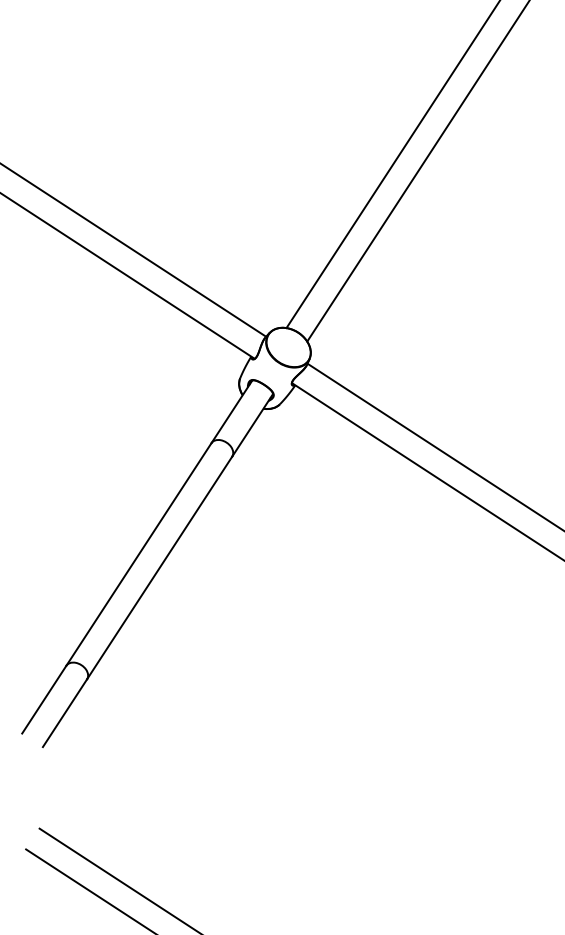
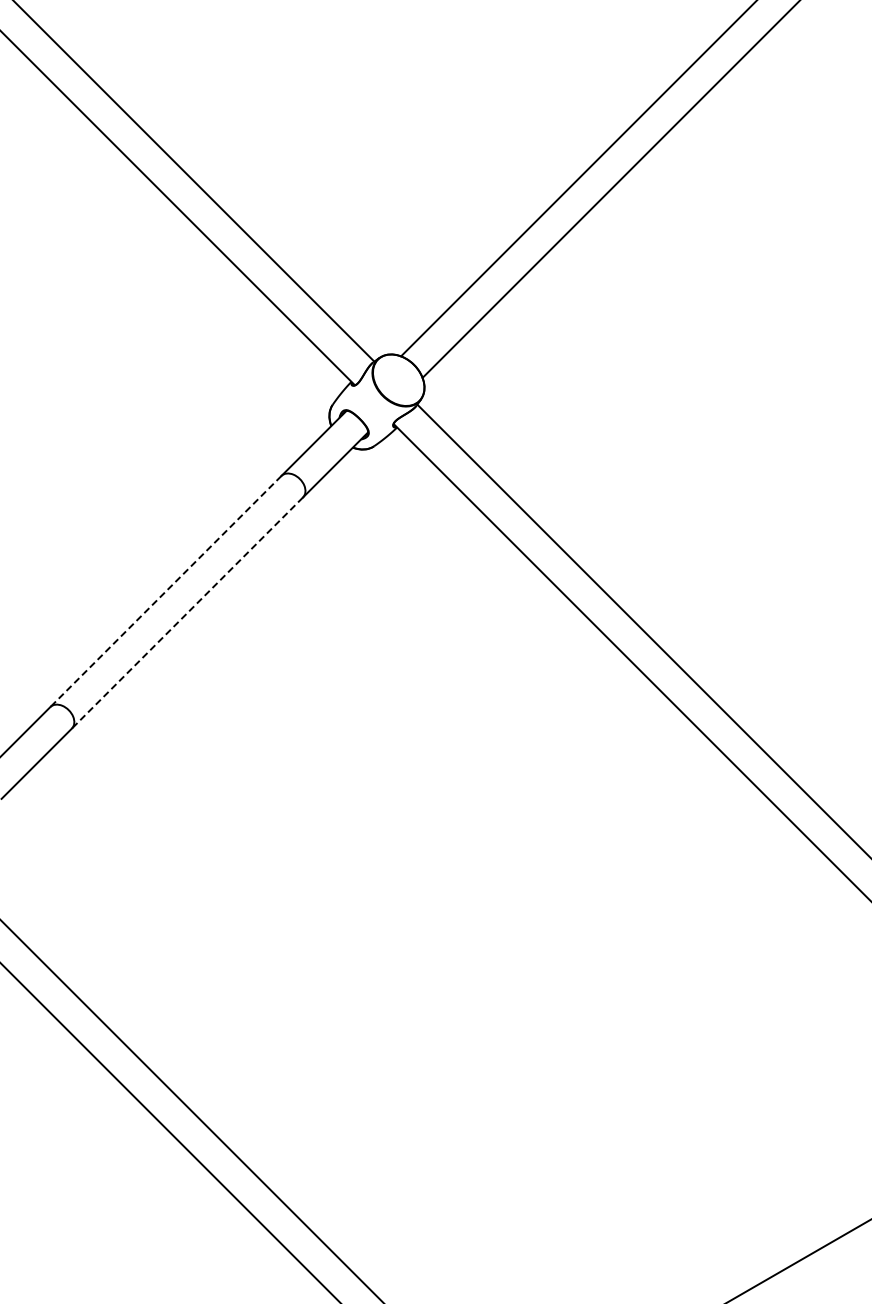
line: (138, 554) -> (165, 591), solid -> dashed
line: (159, 568) -> (187, 613), solid -> dashed

